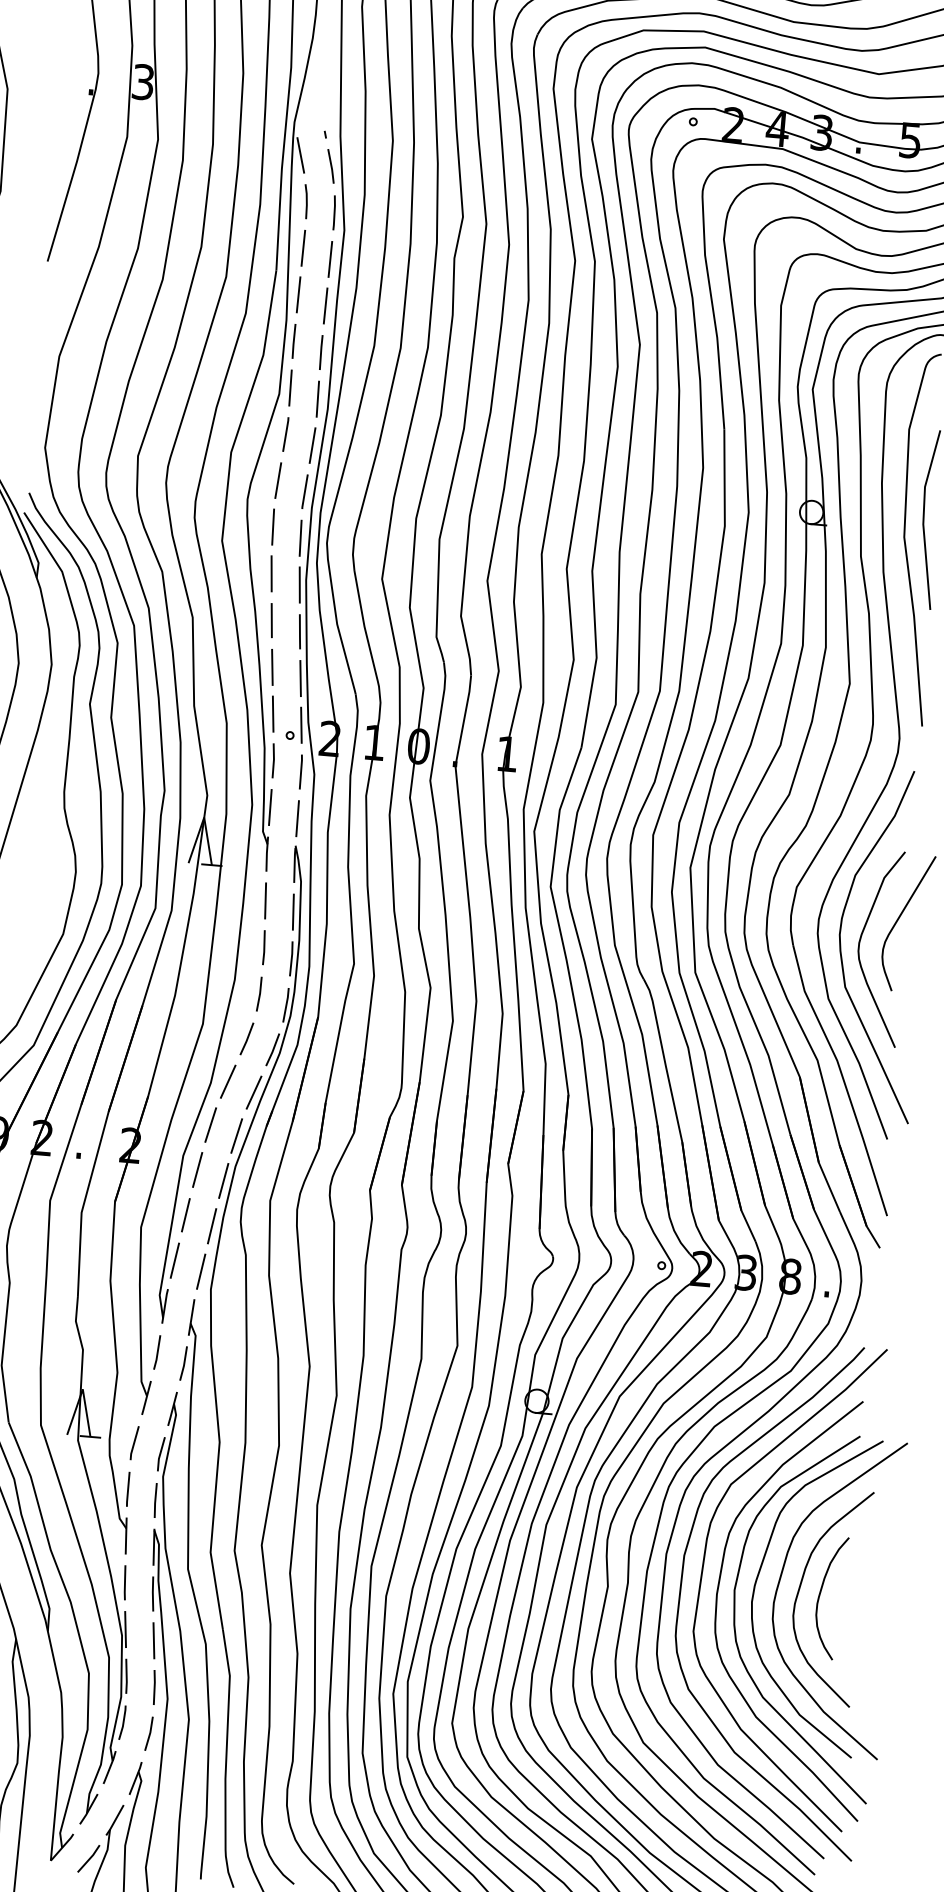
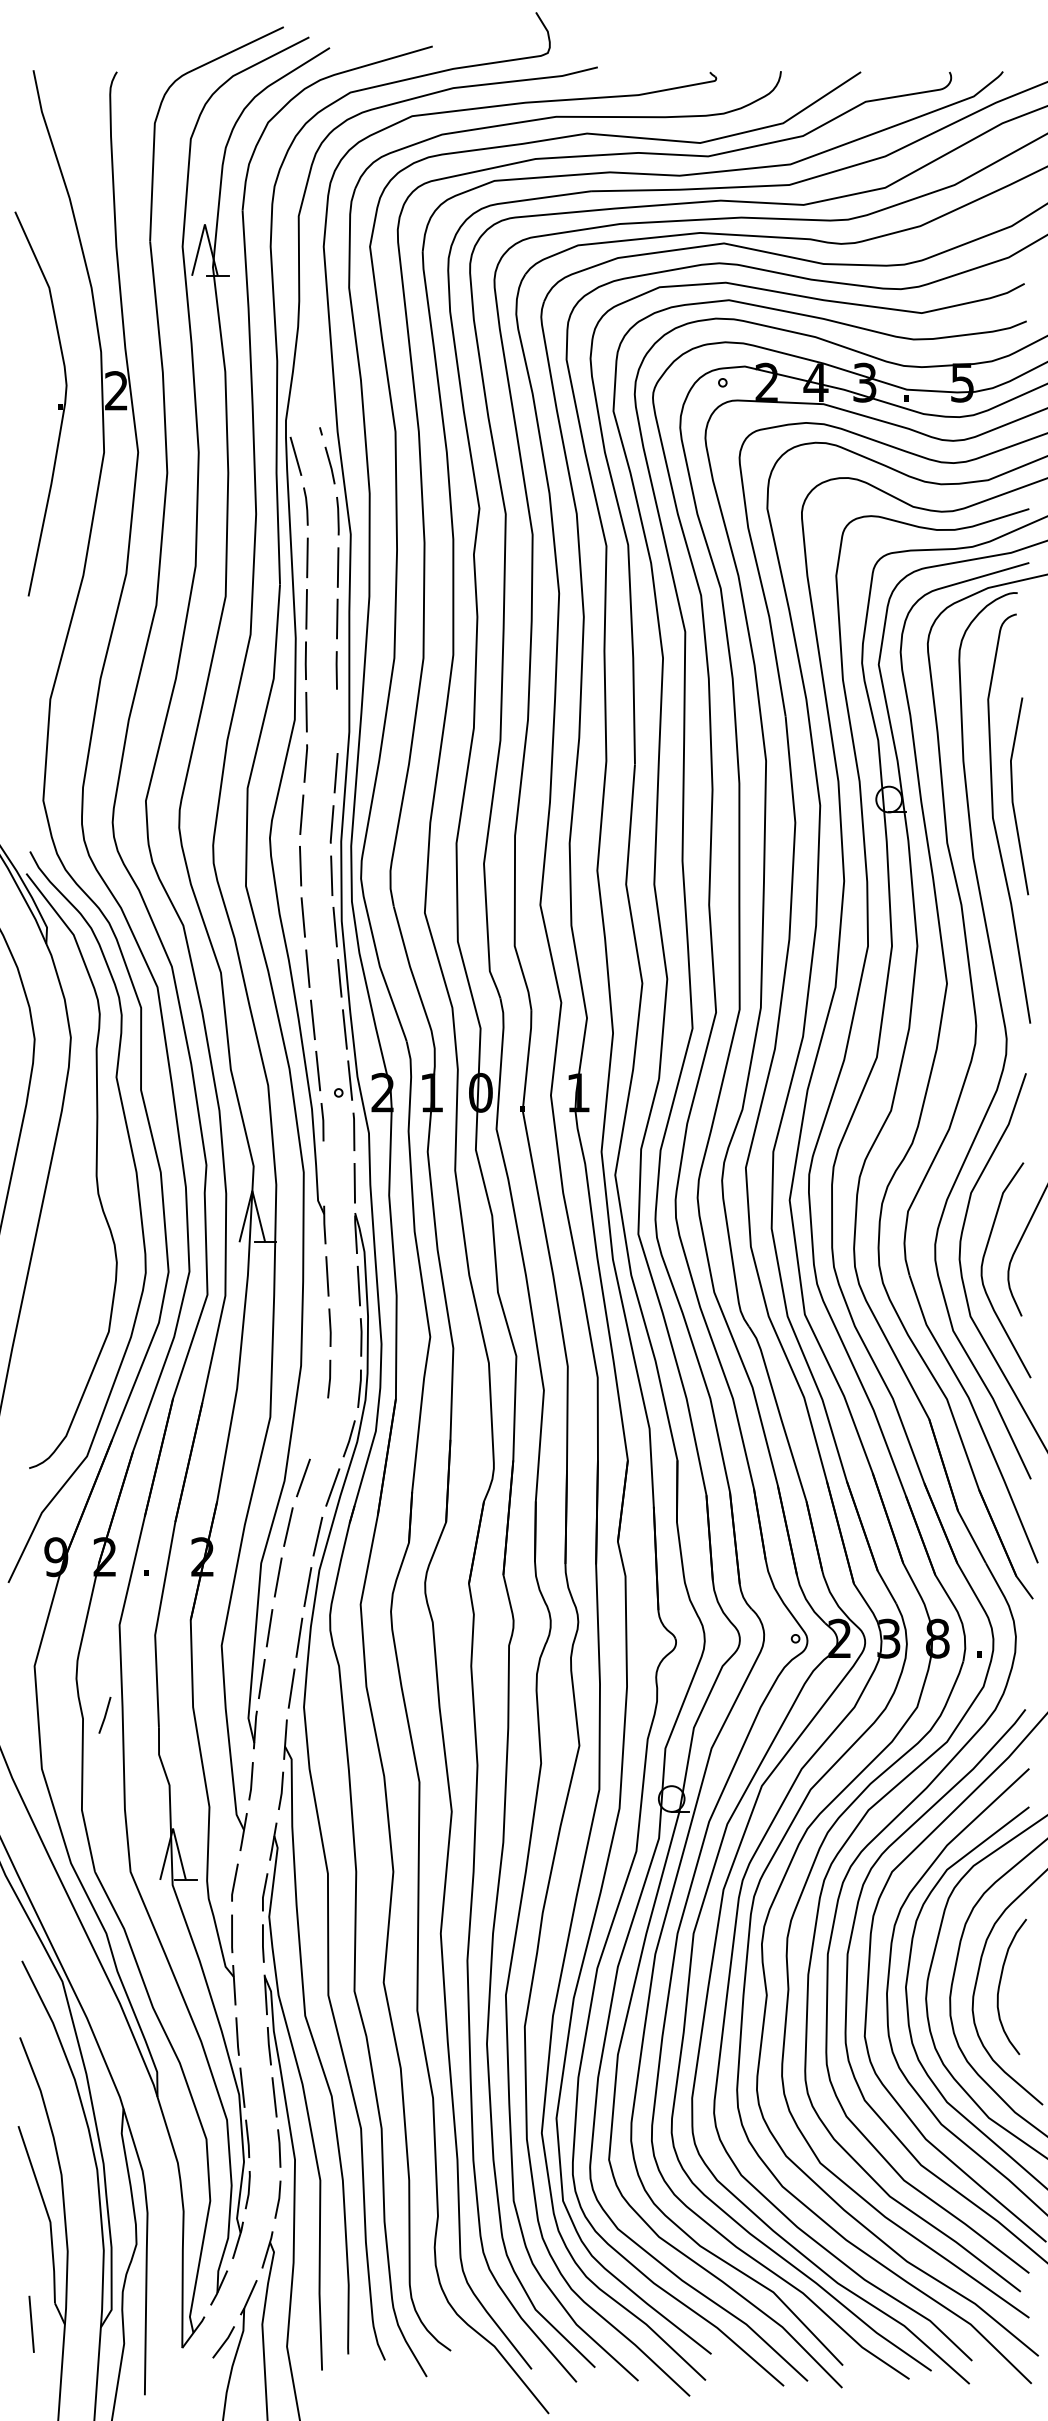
text: (143, 81) -> (116, 390), 3 -> 2
line: (317, 398) -> (337, 721), removed
line: (270, 807) -> (323, 1173), removed
line: (246, 1039) -> (104, 1715), moved

